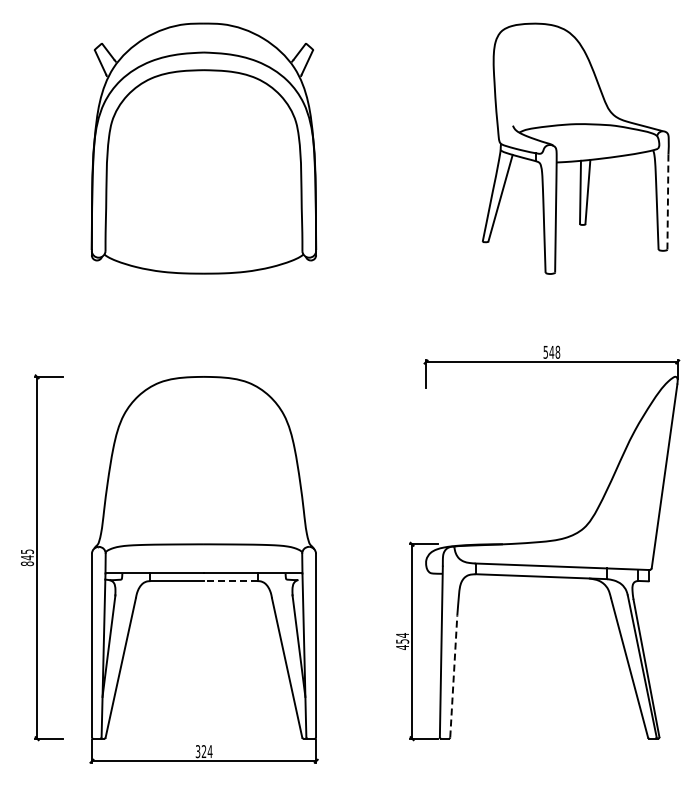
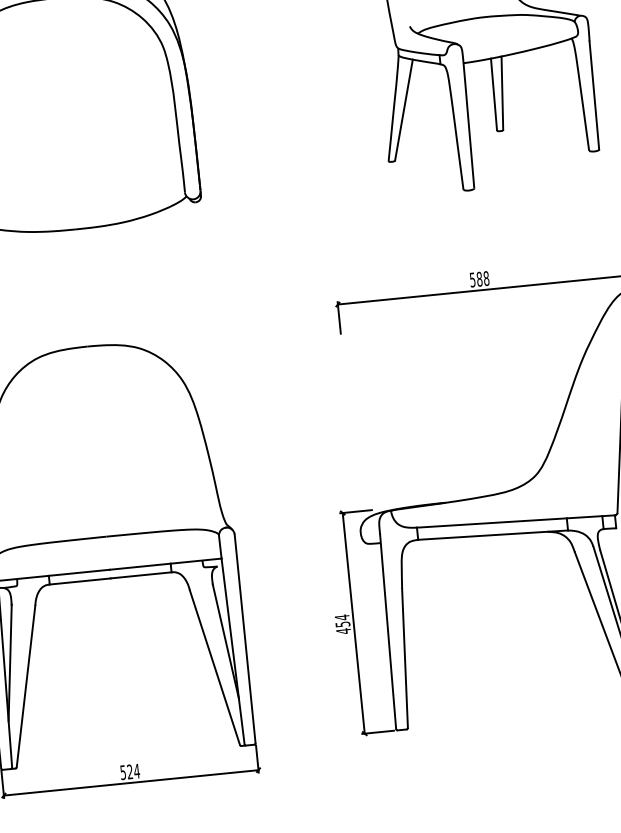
line: (667, 202) -> (593, 96), dashed -> solid
text: (551, 351) -> (479, 278), 548 -> 588
line: (230, 581) -> (140, 575), dashed -> solid
line: (453, 676) -> (404, 658), dashed -> solid
text: (198, 751) -> (123, 772), 324 -> 524

